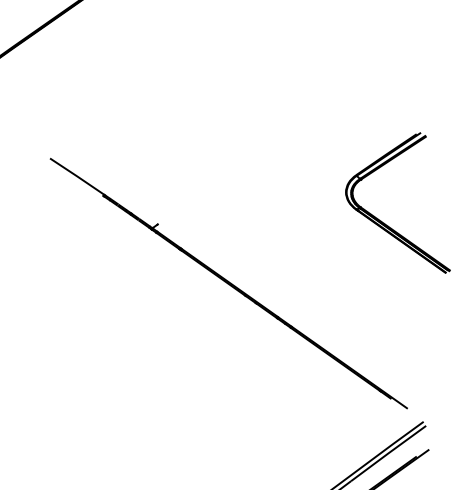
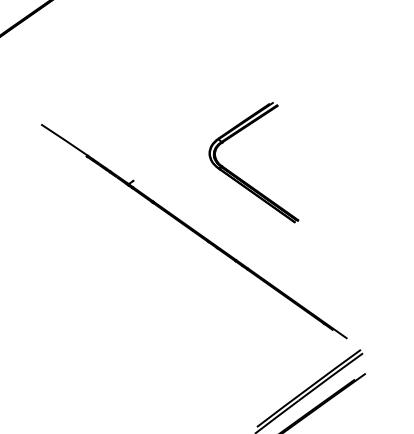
part: (383, 221) -> (241, 178), moved

